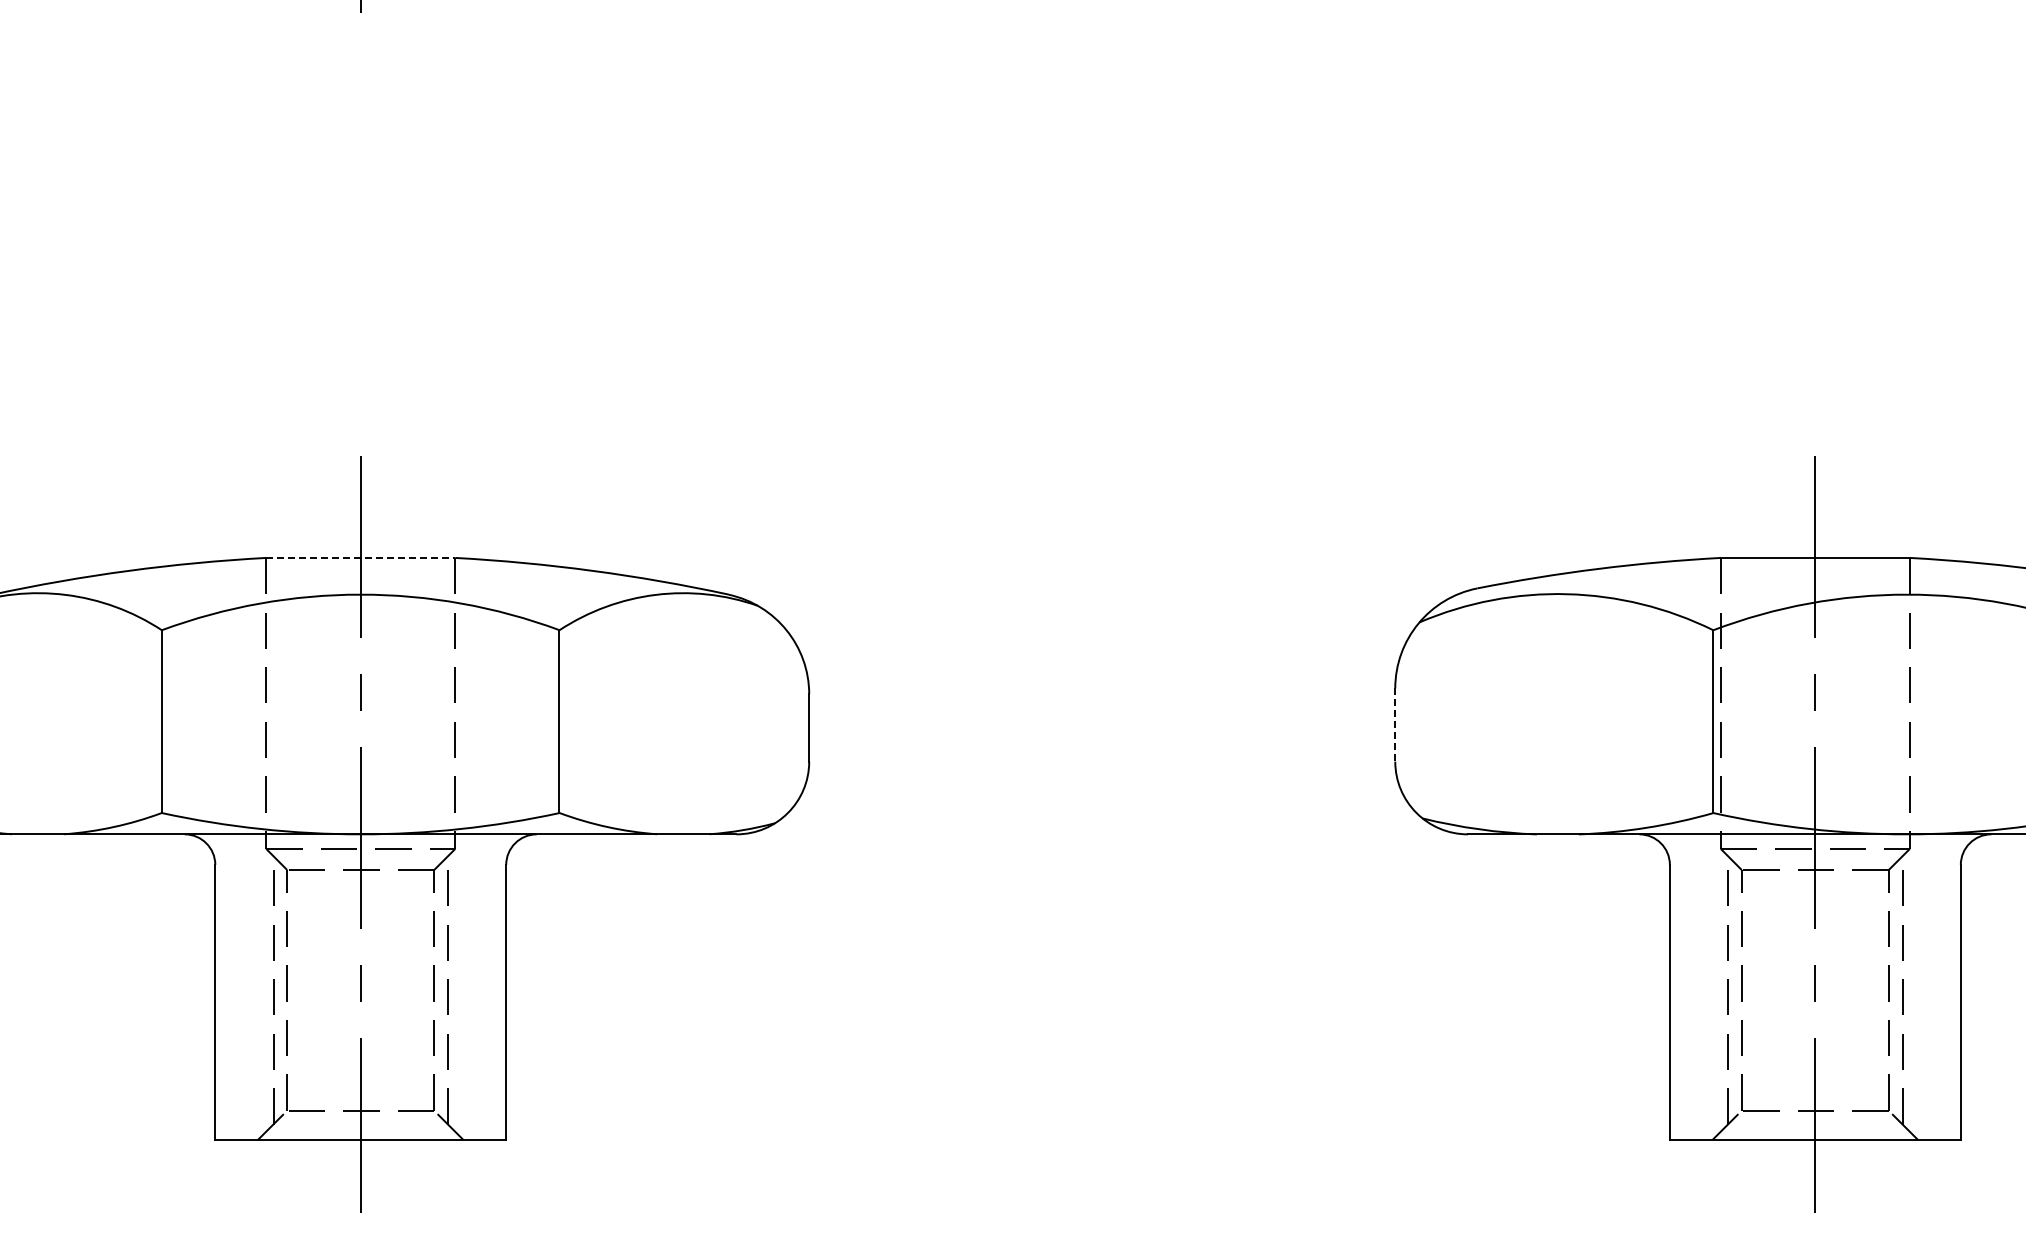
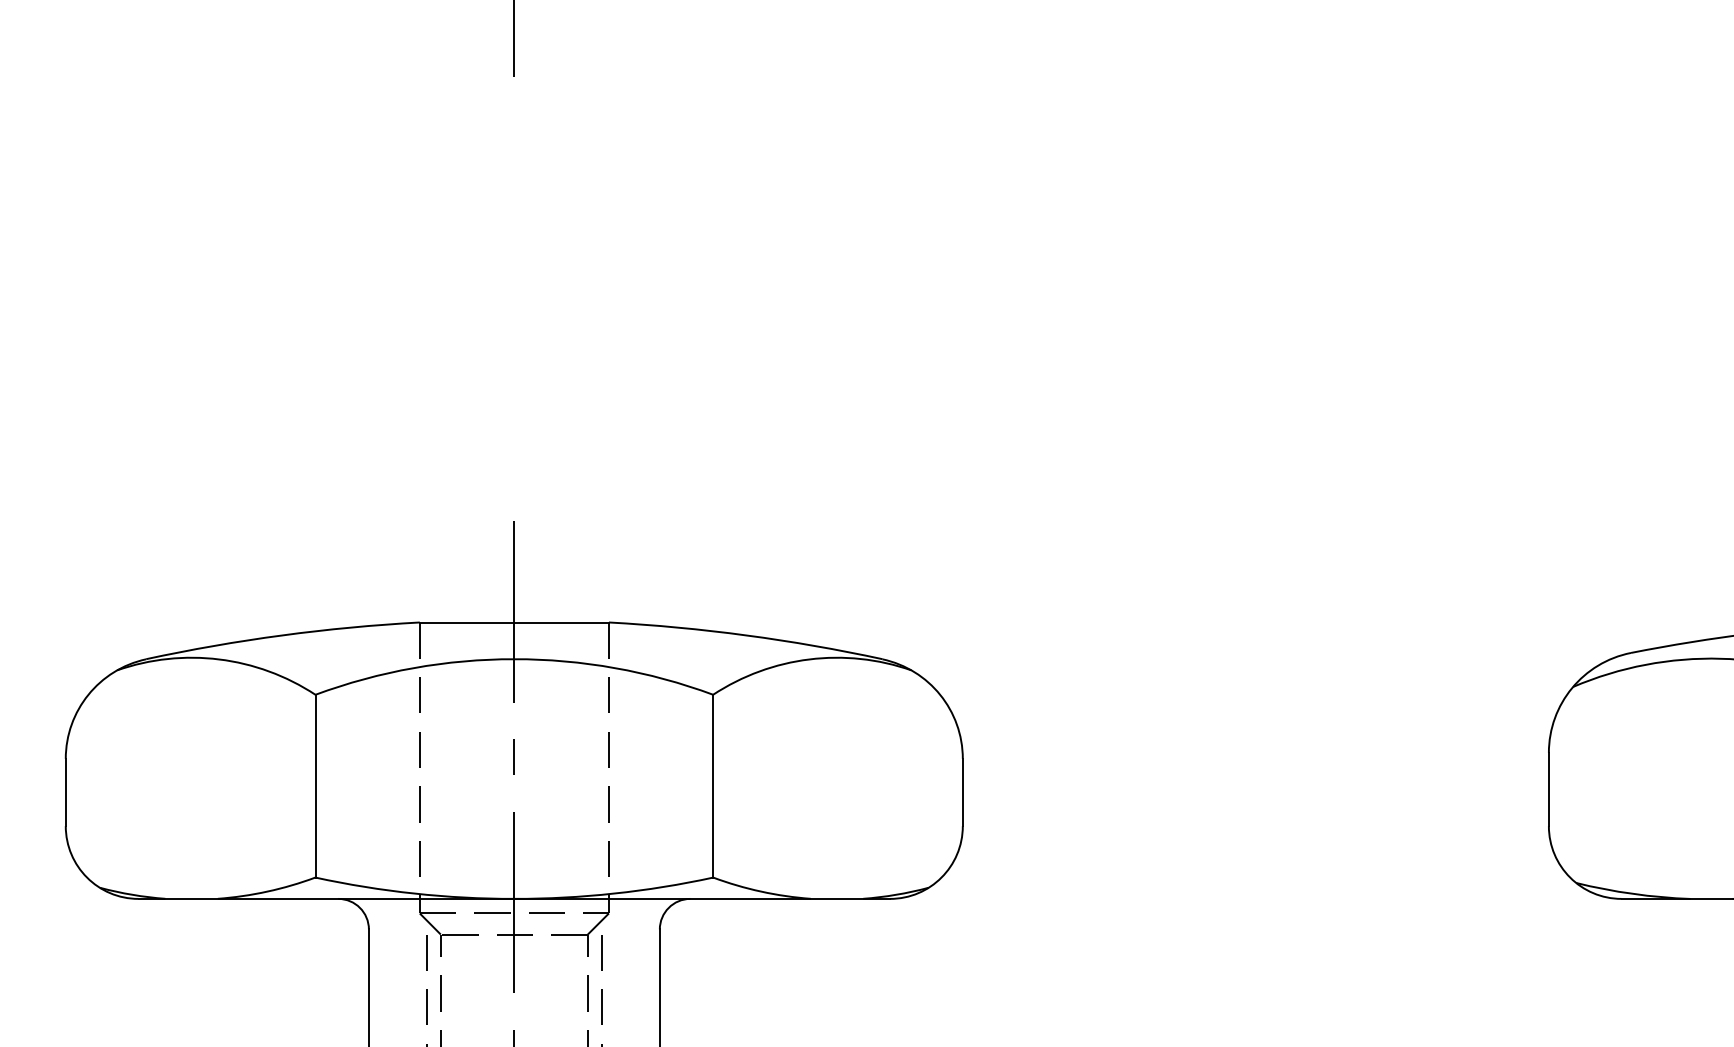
line: (360, 557) -> (514, 622), dashed -> solid
line: (1395, 724) -> (1549, 789), dashed -> solid

